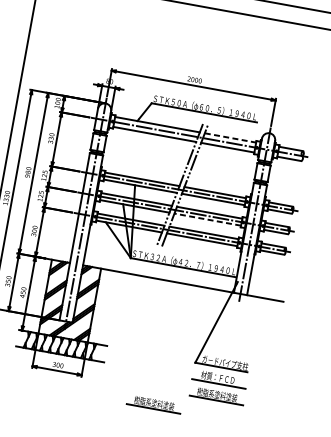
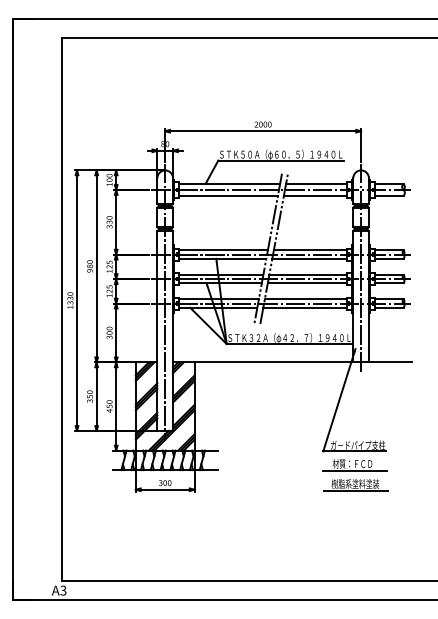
line: (230, 138) -> (316, 184), dashed -> solid
line: (207, 219) -> (307, 283), dashed -> solid
part: (154, 404) -> (284, 508), removed

